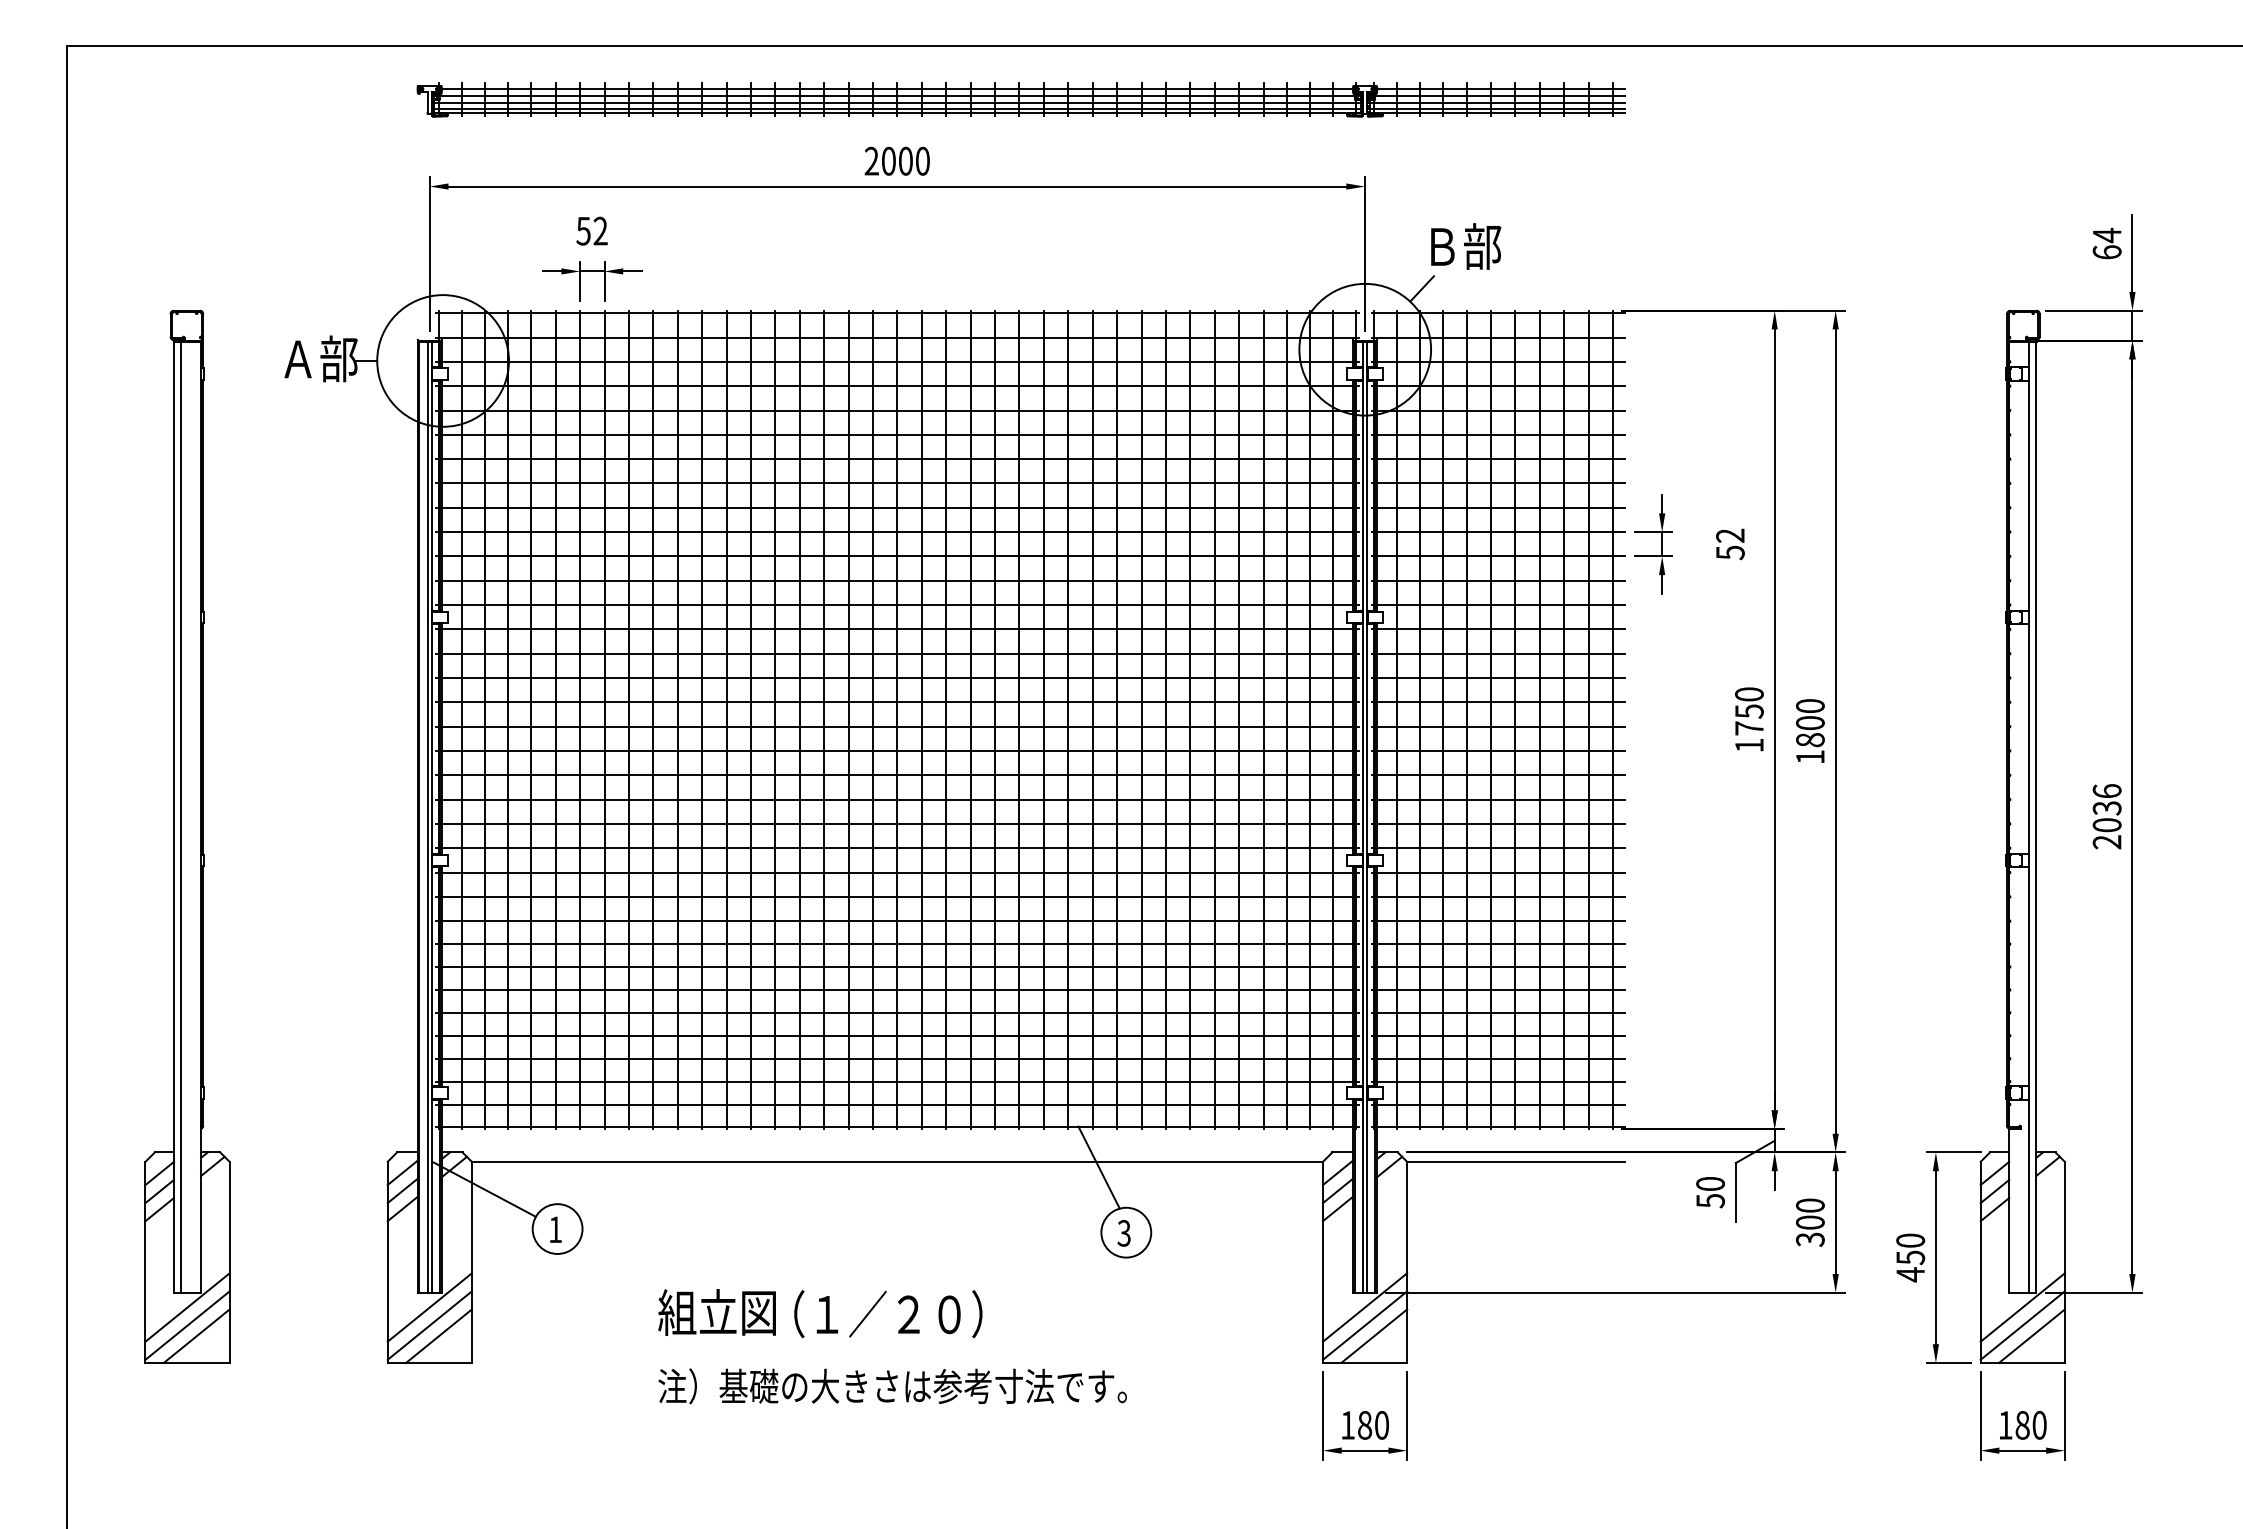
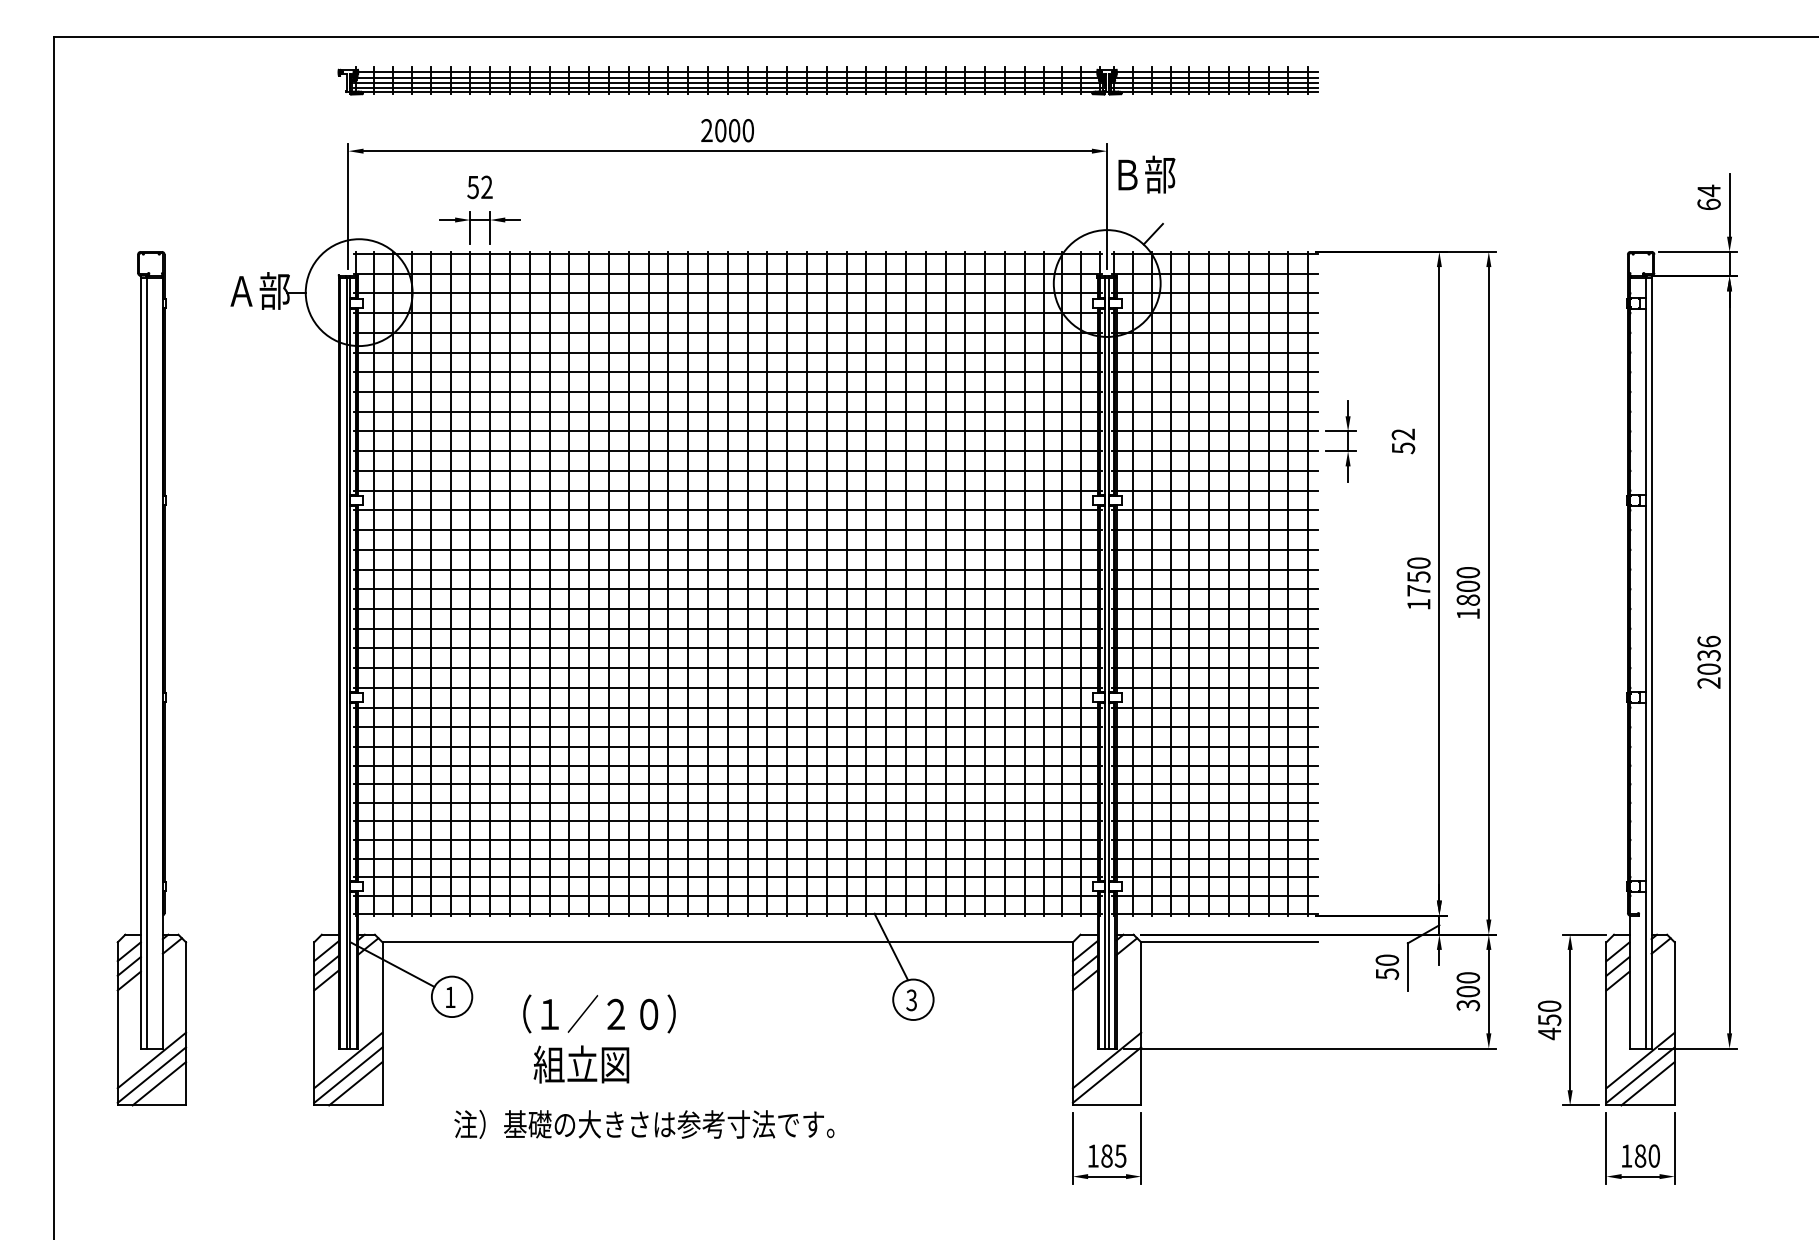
text: (1466, 246) -> (1147, 174), moved
text: (888, 1314) -> (599, 1014), moved
line: (1374, 1335) -> (1114, 1083), removed
text: (892, 1386) -> (644, 1124), moved
text: (1381, 1424) -> (1120, 1155), 180 -> 185

